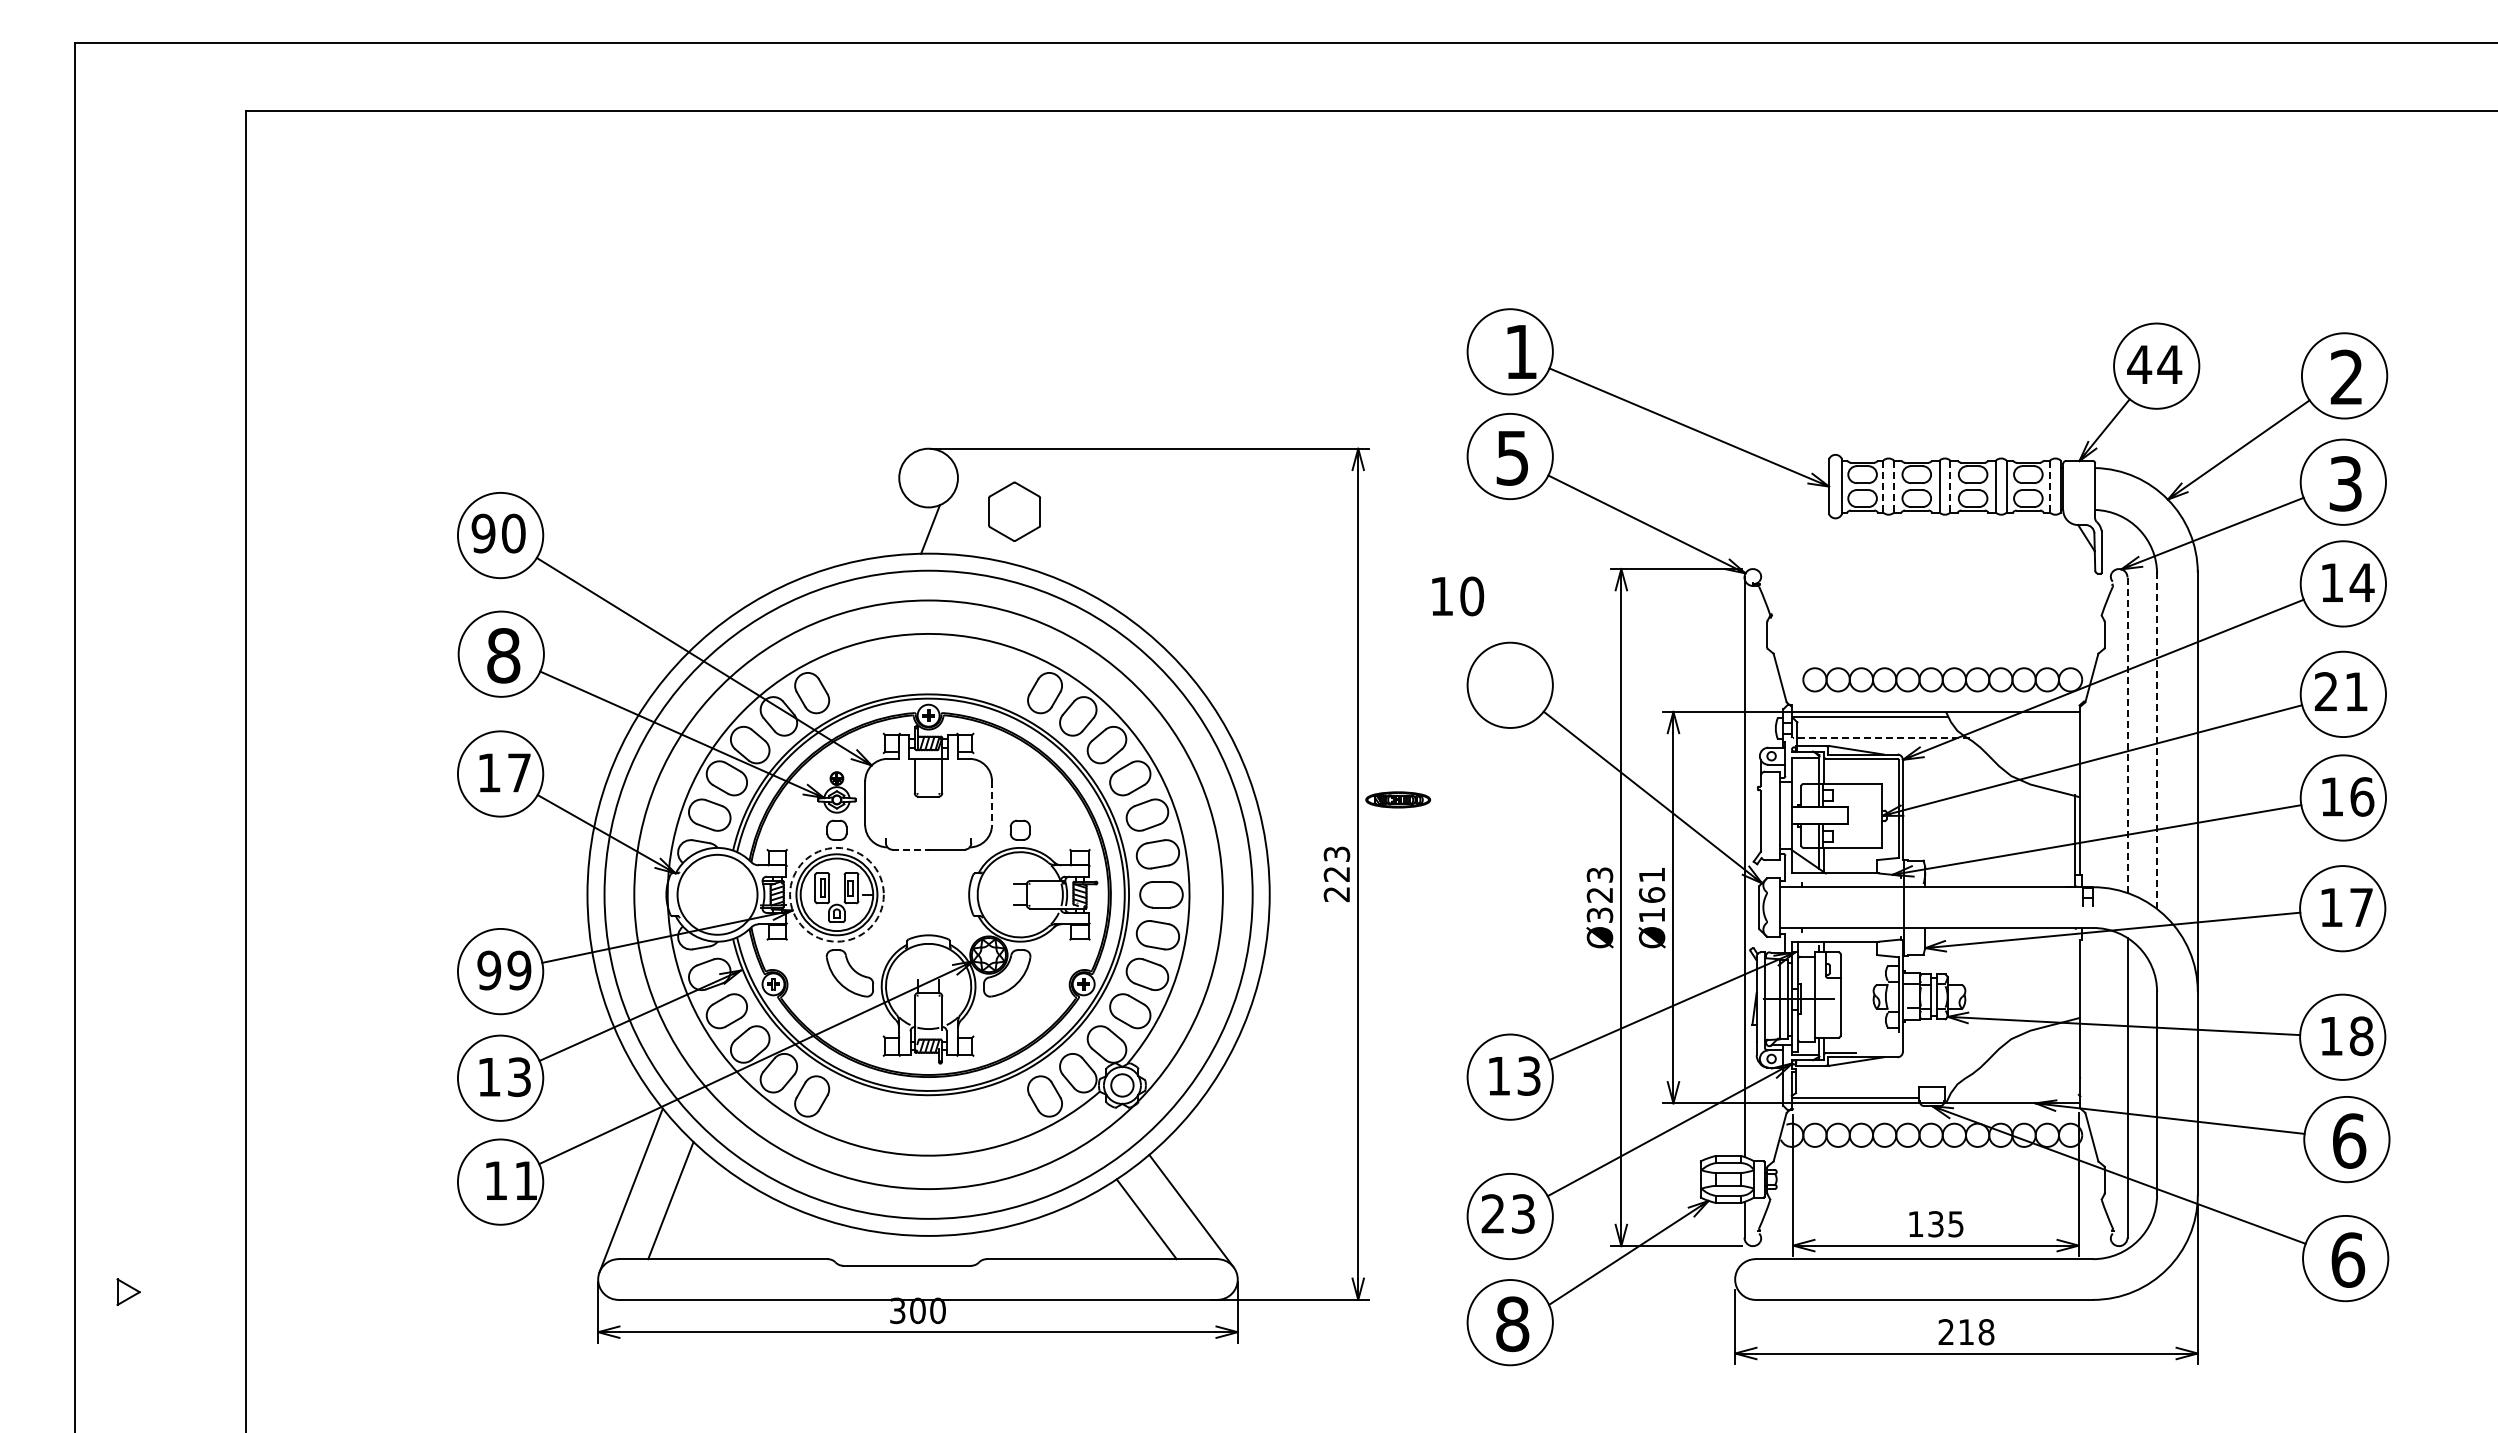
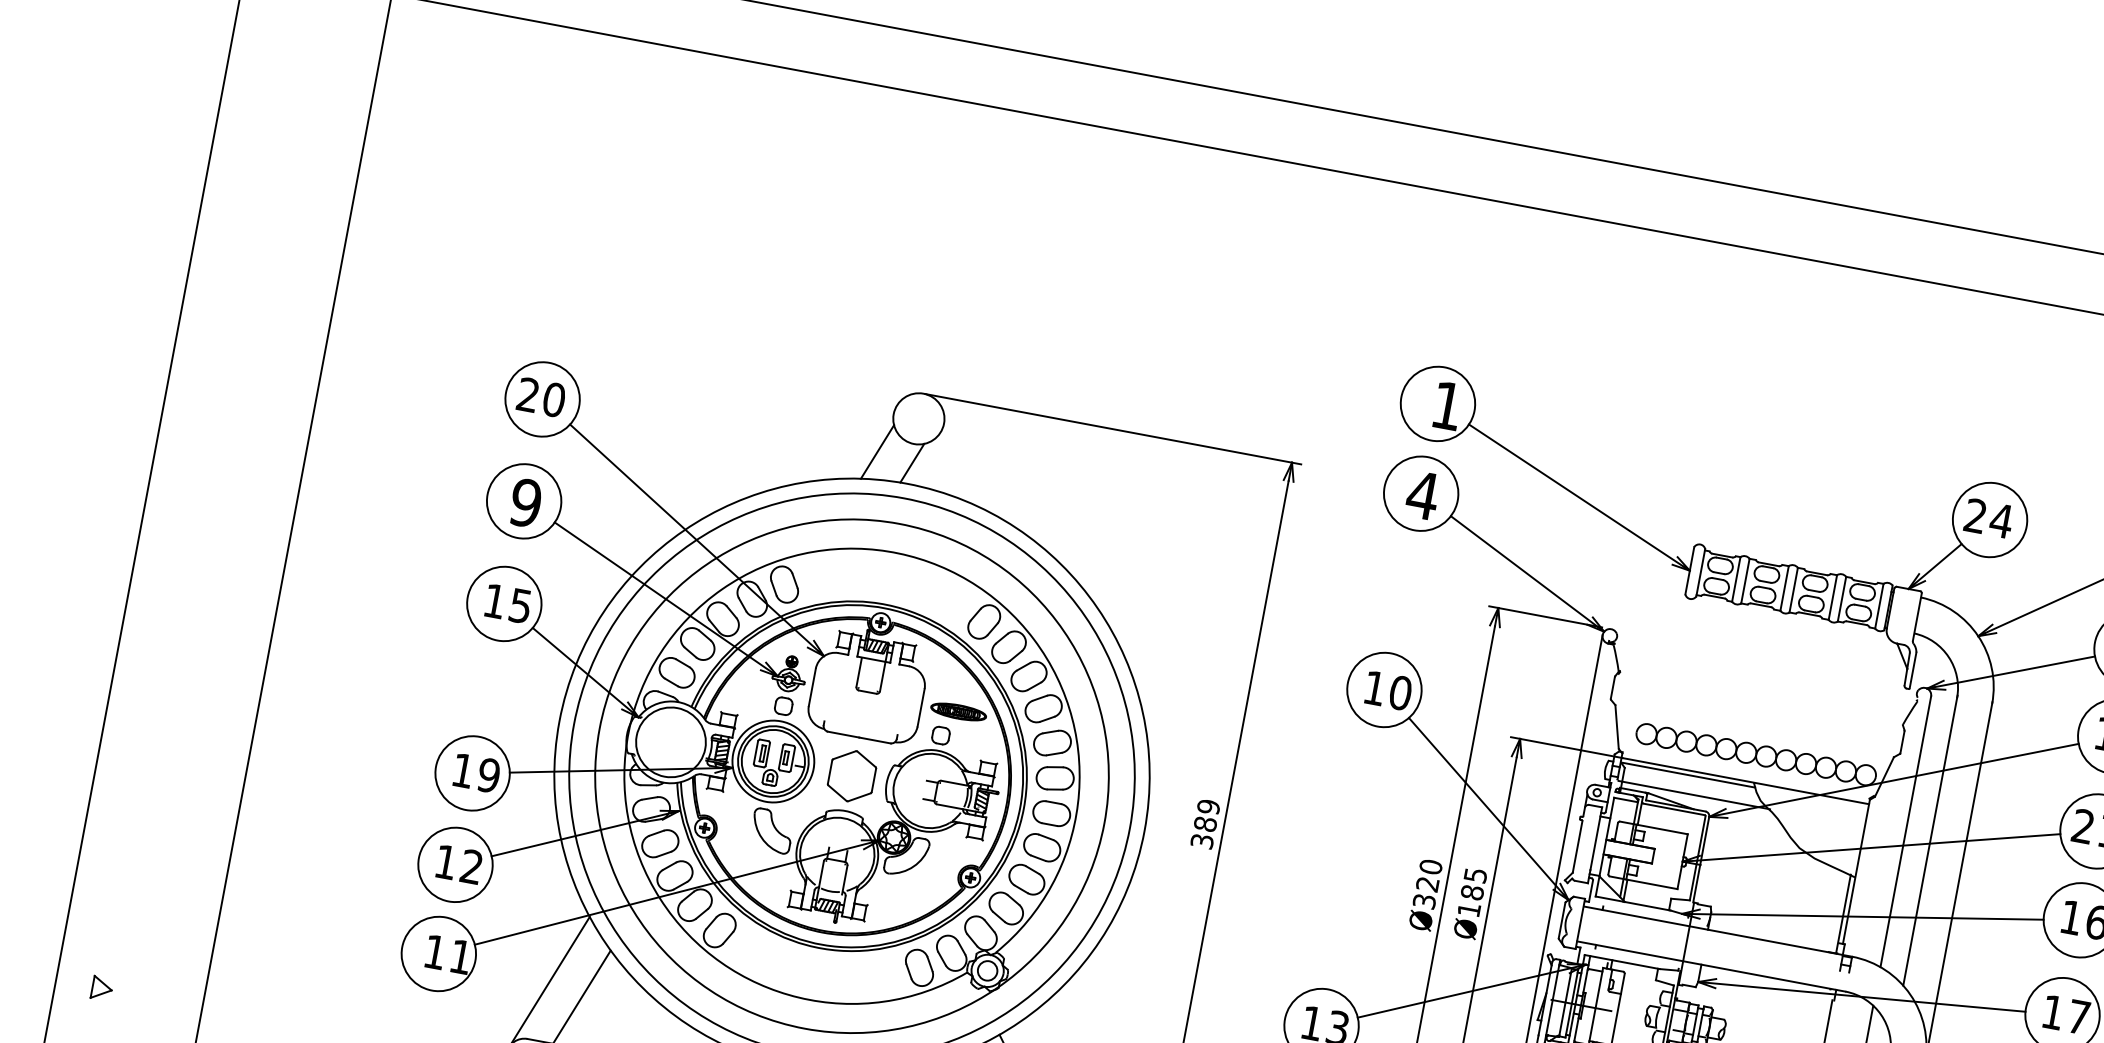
text: (2139, 364) -> (1975, 515), 44 -> 24
text: (1512, 458) -> (1422, 495), 5 -> 4
line: (1883, 487) -> (1736, 580), dashed -> solid
line: (1893, 487) -> (1744, 581), dashed -> solid
line: (1950, 487) -> (1793, 590), dashed -> solid
line: (2050, 487) -> (1879, 607), dashed -> solid
part: (1014, 511) -> (851, 775), moved
line: (888, 523) -> (877, 451), added
text: (483, 533) -> (528, 394), 90 -> 20
text: (1458, 596) -> (1388, 690), moved
text: (503, 655) -> (525, 502), 8 -> 9
line: (2127, 735) -> (1905, 832), dashed -> solid
line: (1881, 738) -> (1694, 795), dashed -> solid
line: (2157, 739) -> (1930, 840), dashed -> solid
text: (519, 772) -> (520, 605), 17 -> 15
part: (1398, 799) -> (958, 711), moved
line: (992, 803) -> (921, 708), dashed -> solid
line: (910, 849) -> (843, 734), dashed -> solid
text: (1336, 873) -> (1205, 823), 223 -> 389
text: (1599, 874) -> (1430, 866), Ø323 -> Ø320
text: (1651, 884) -> (1473, 883), Ø161 -> Ø185
circle: (836, 894) -> (773, 761), dashed -> solid
text: (489, 970) -> (463, 770), 99 -> 19
text: (519, 1077) -> (471, 867), 13 -> 12

